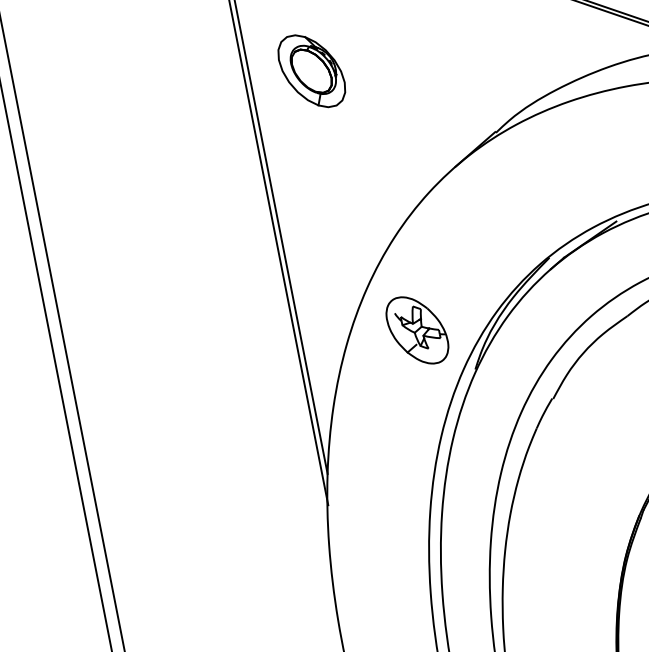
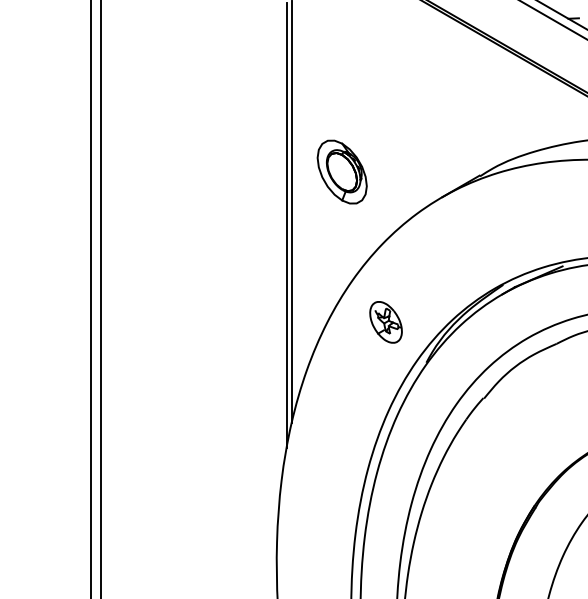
part: (310, 70) -> (341, 171), moved
part: (416, 330) -> (385, 322), size x0.7

